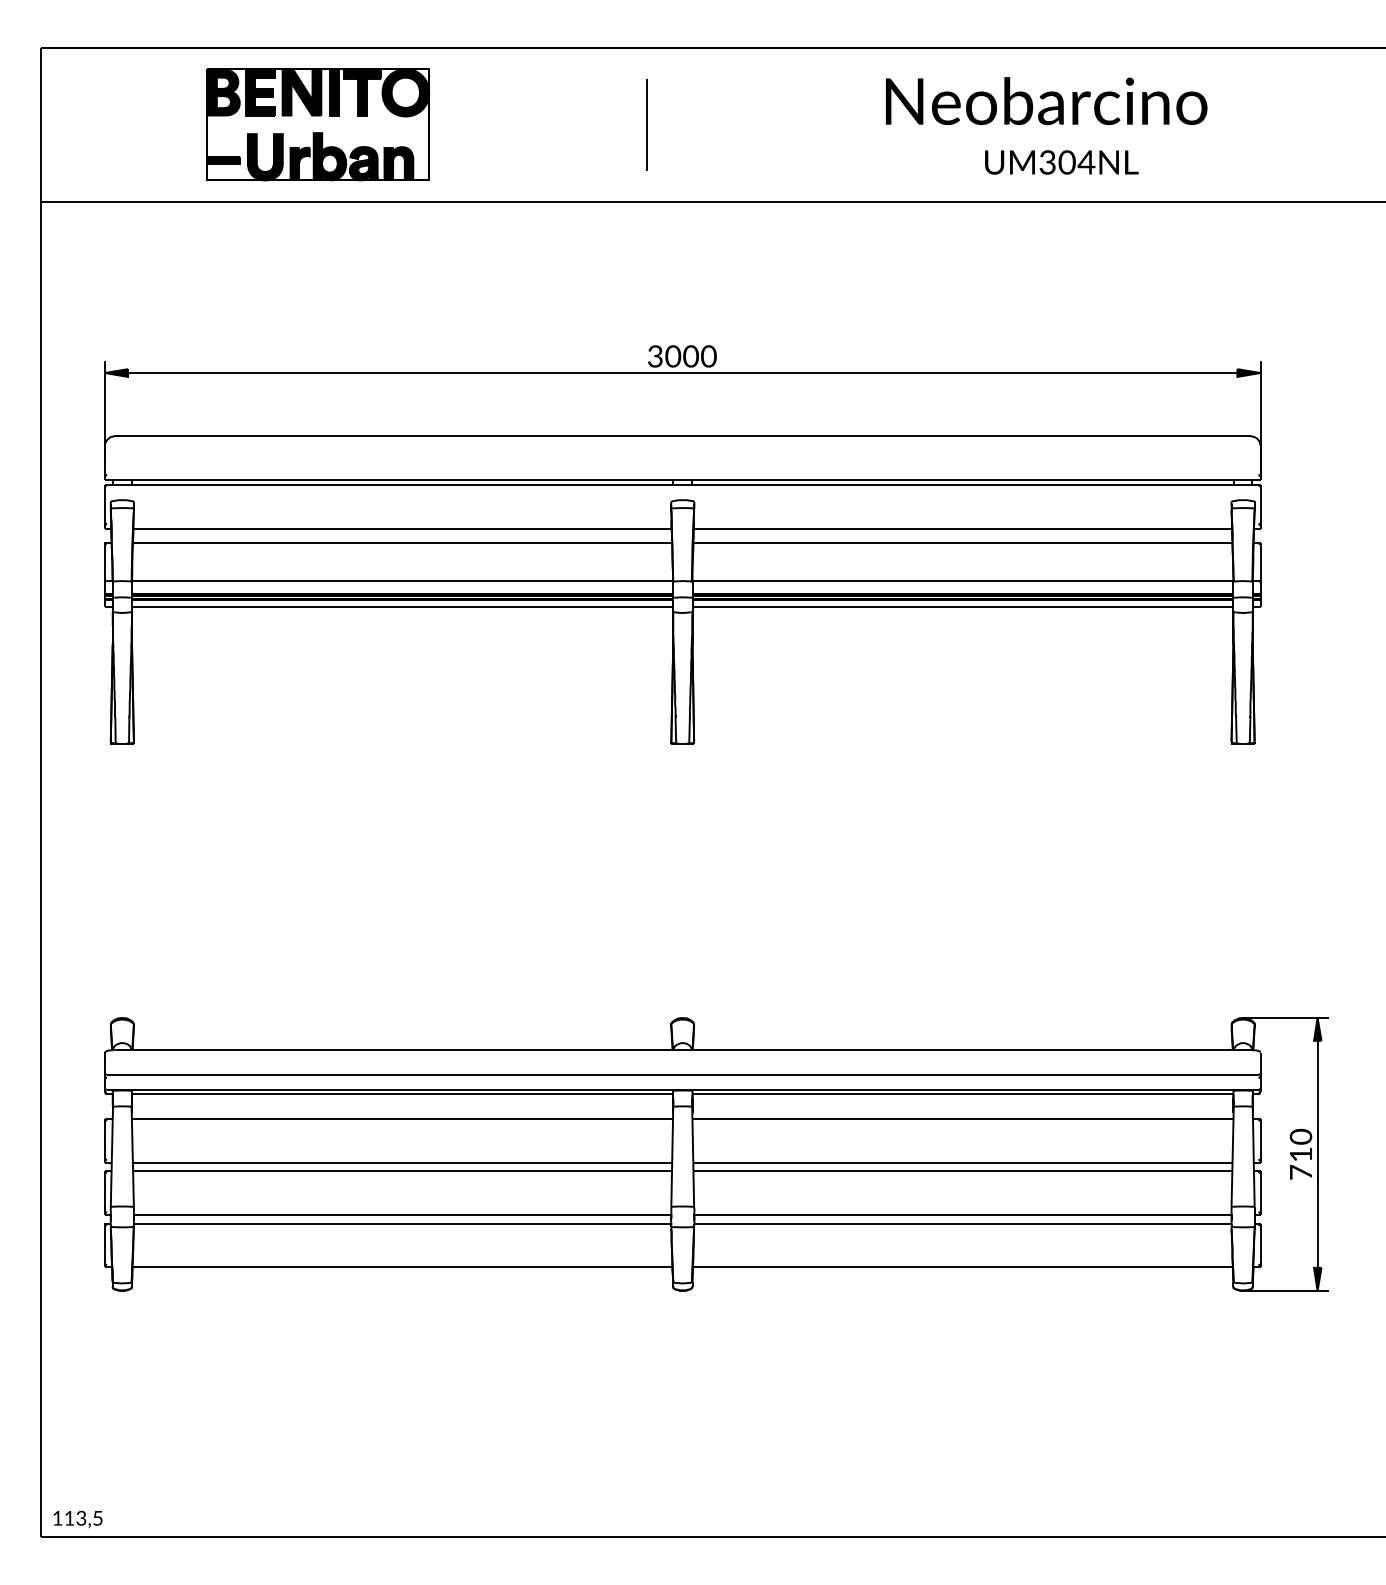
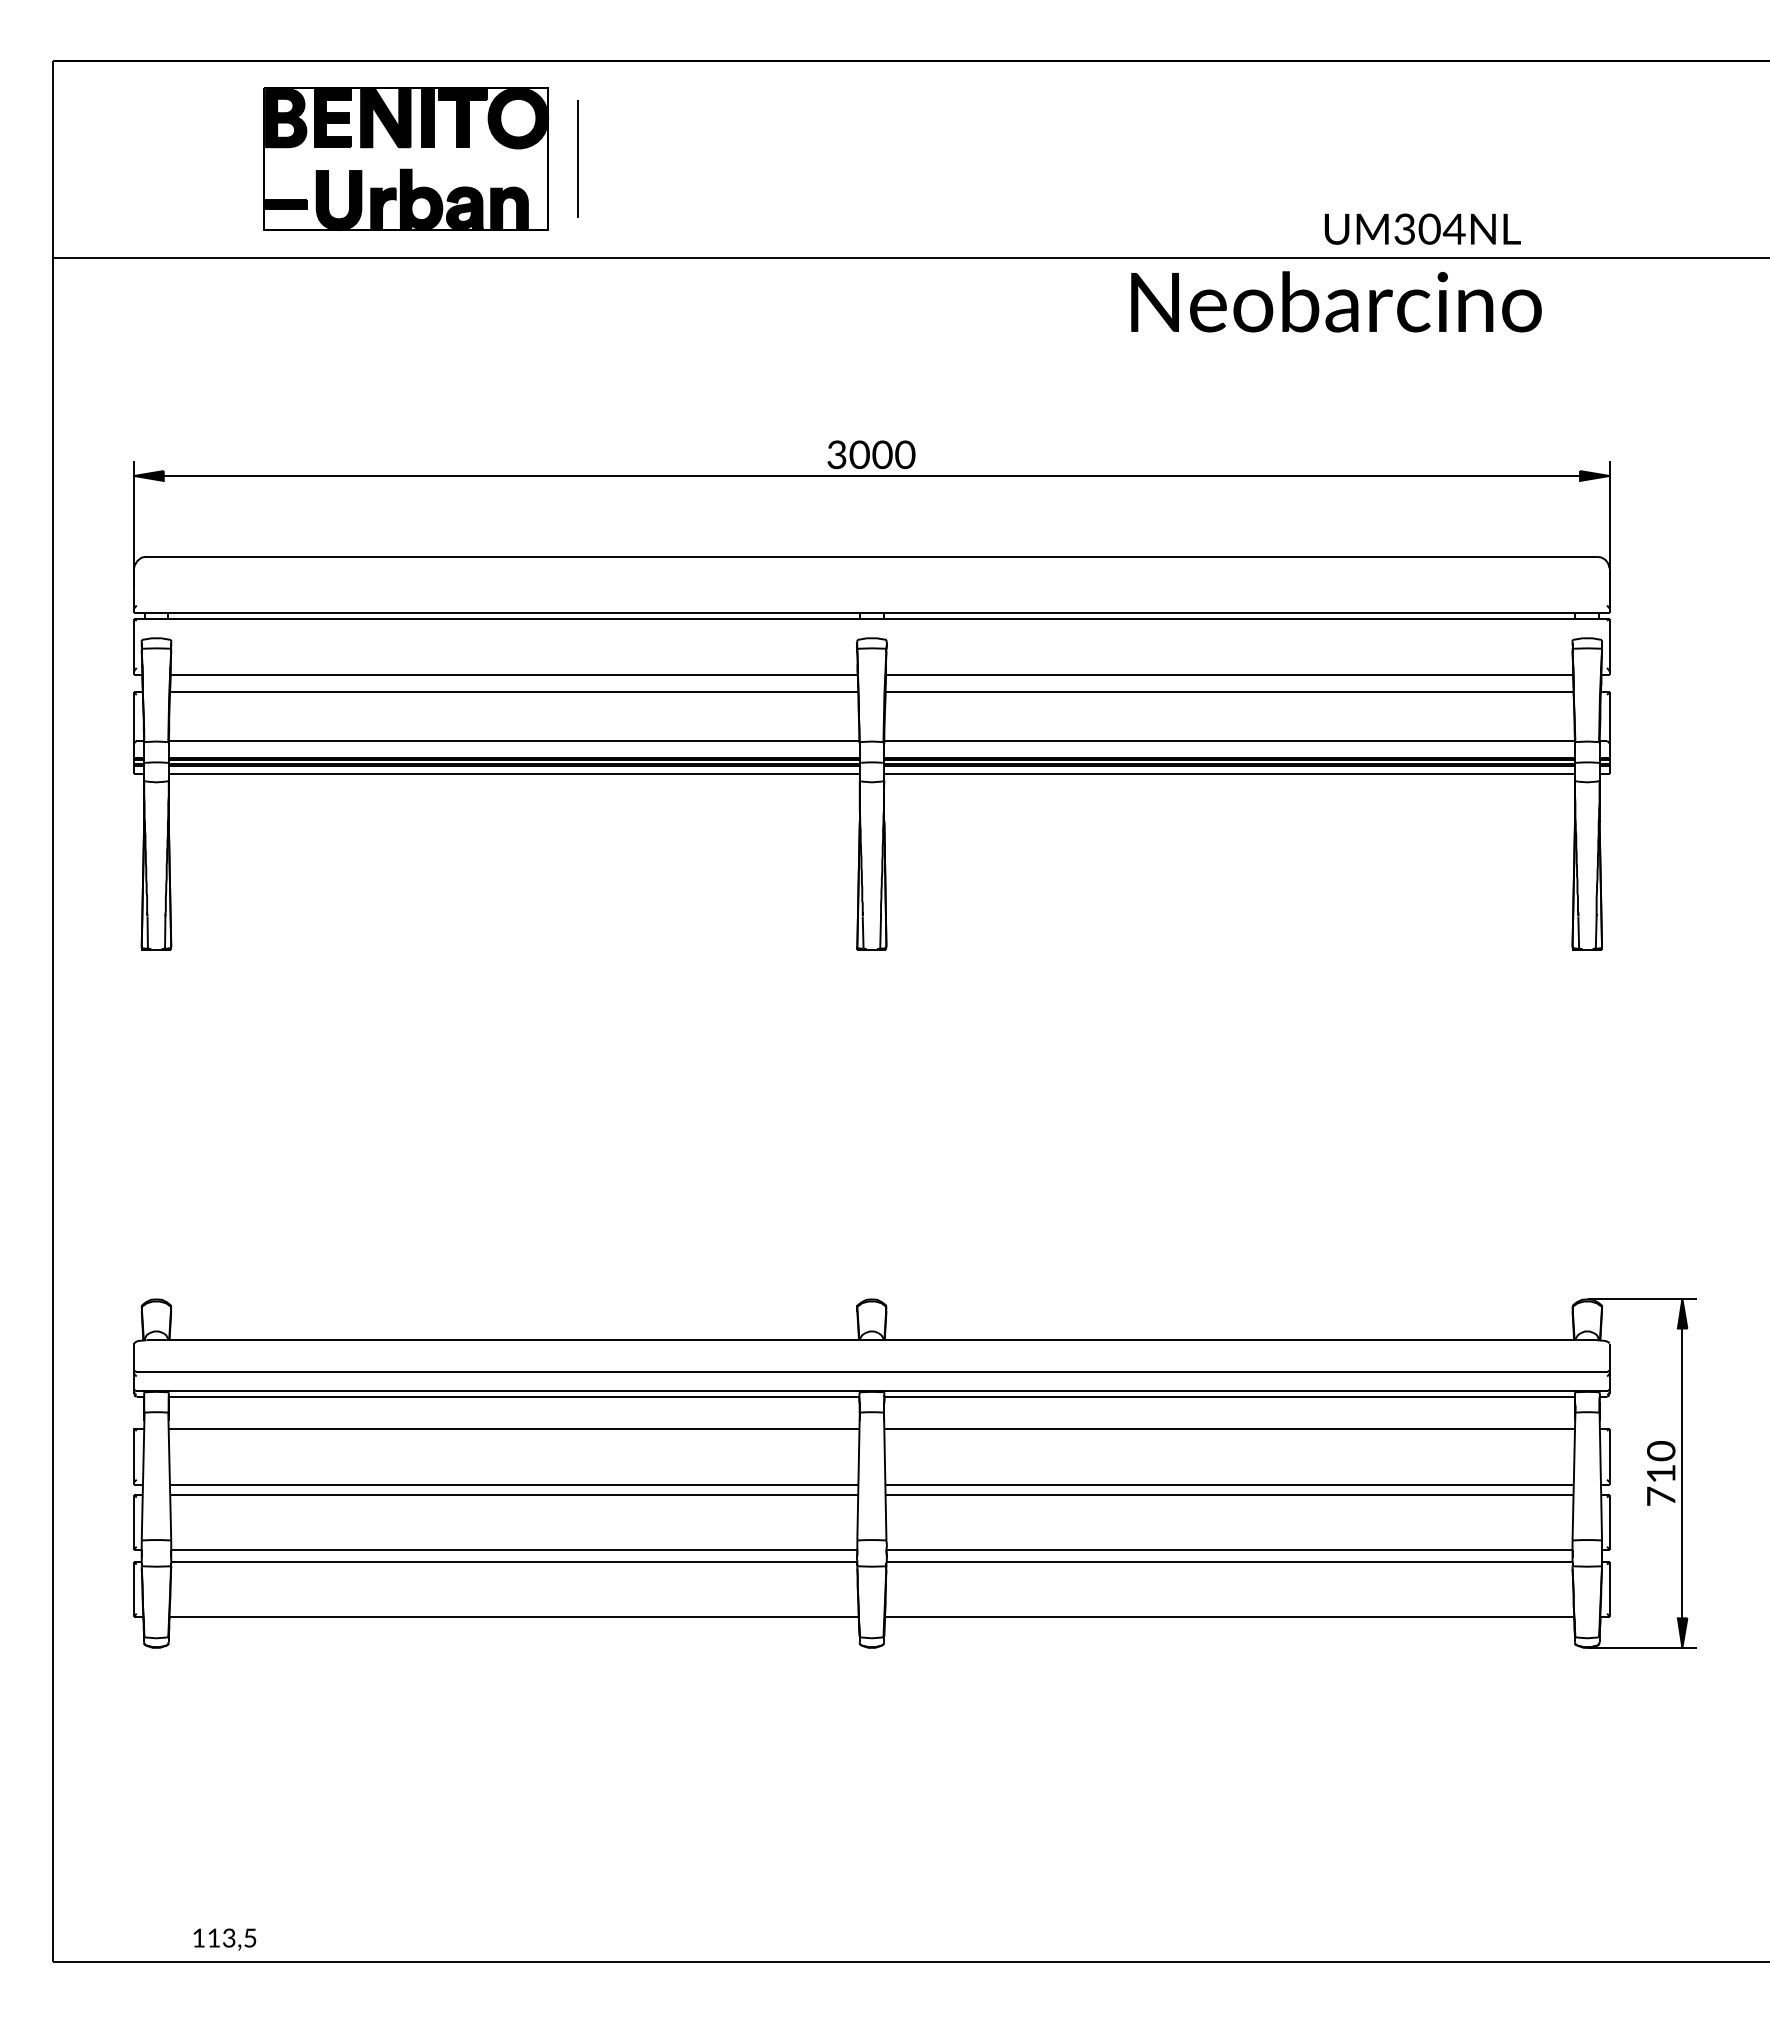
text: (1046, 100) -> (1336, 301), moved
line: (646, 124) -> (577, 158), moved
text: (1061, 161) -> (1422, 228), moved
text: (77, 1519) -> (224, 1939), moved

